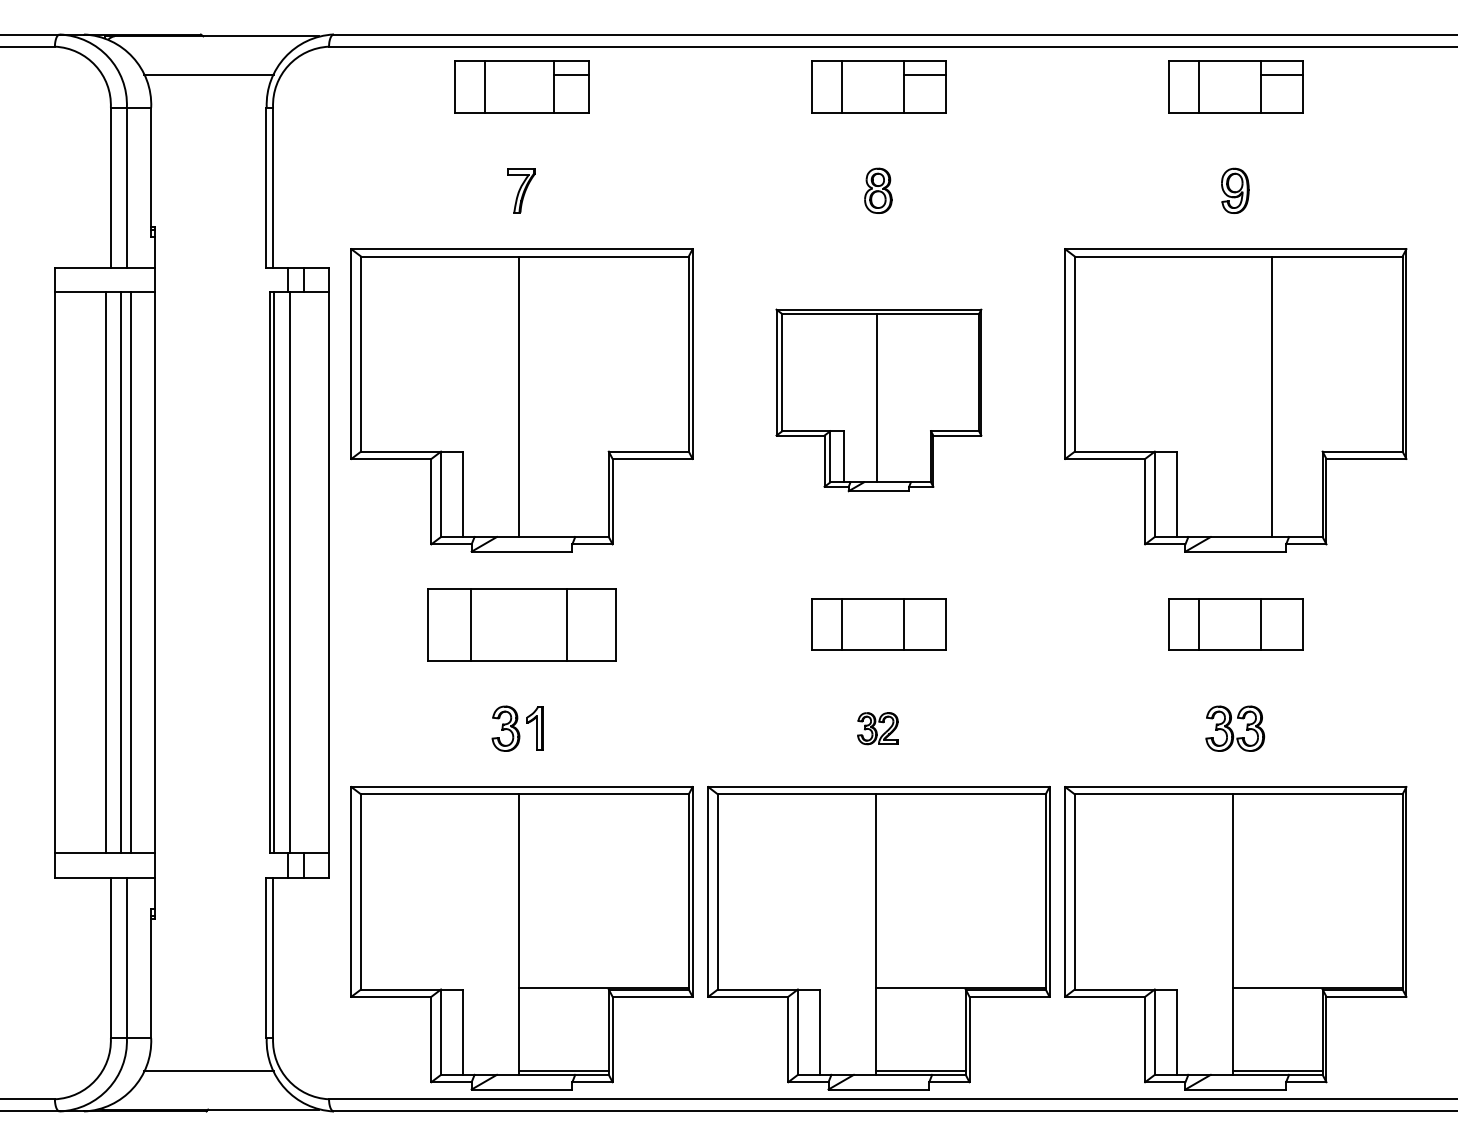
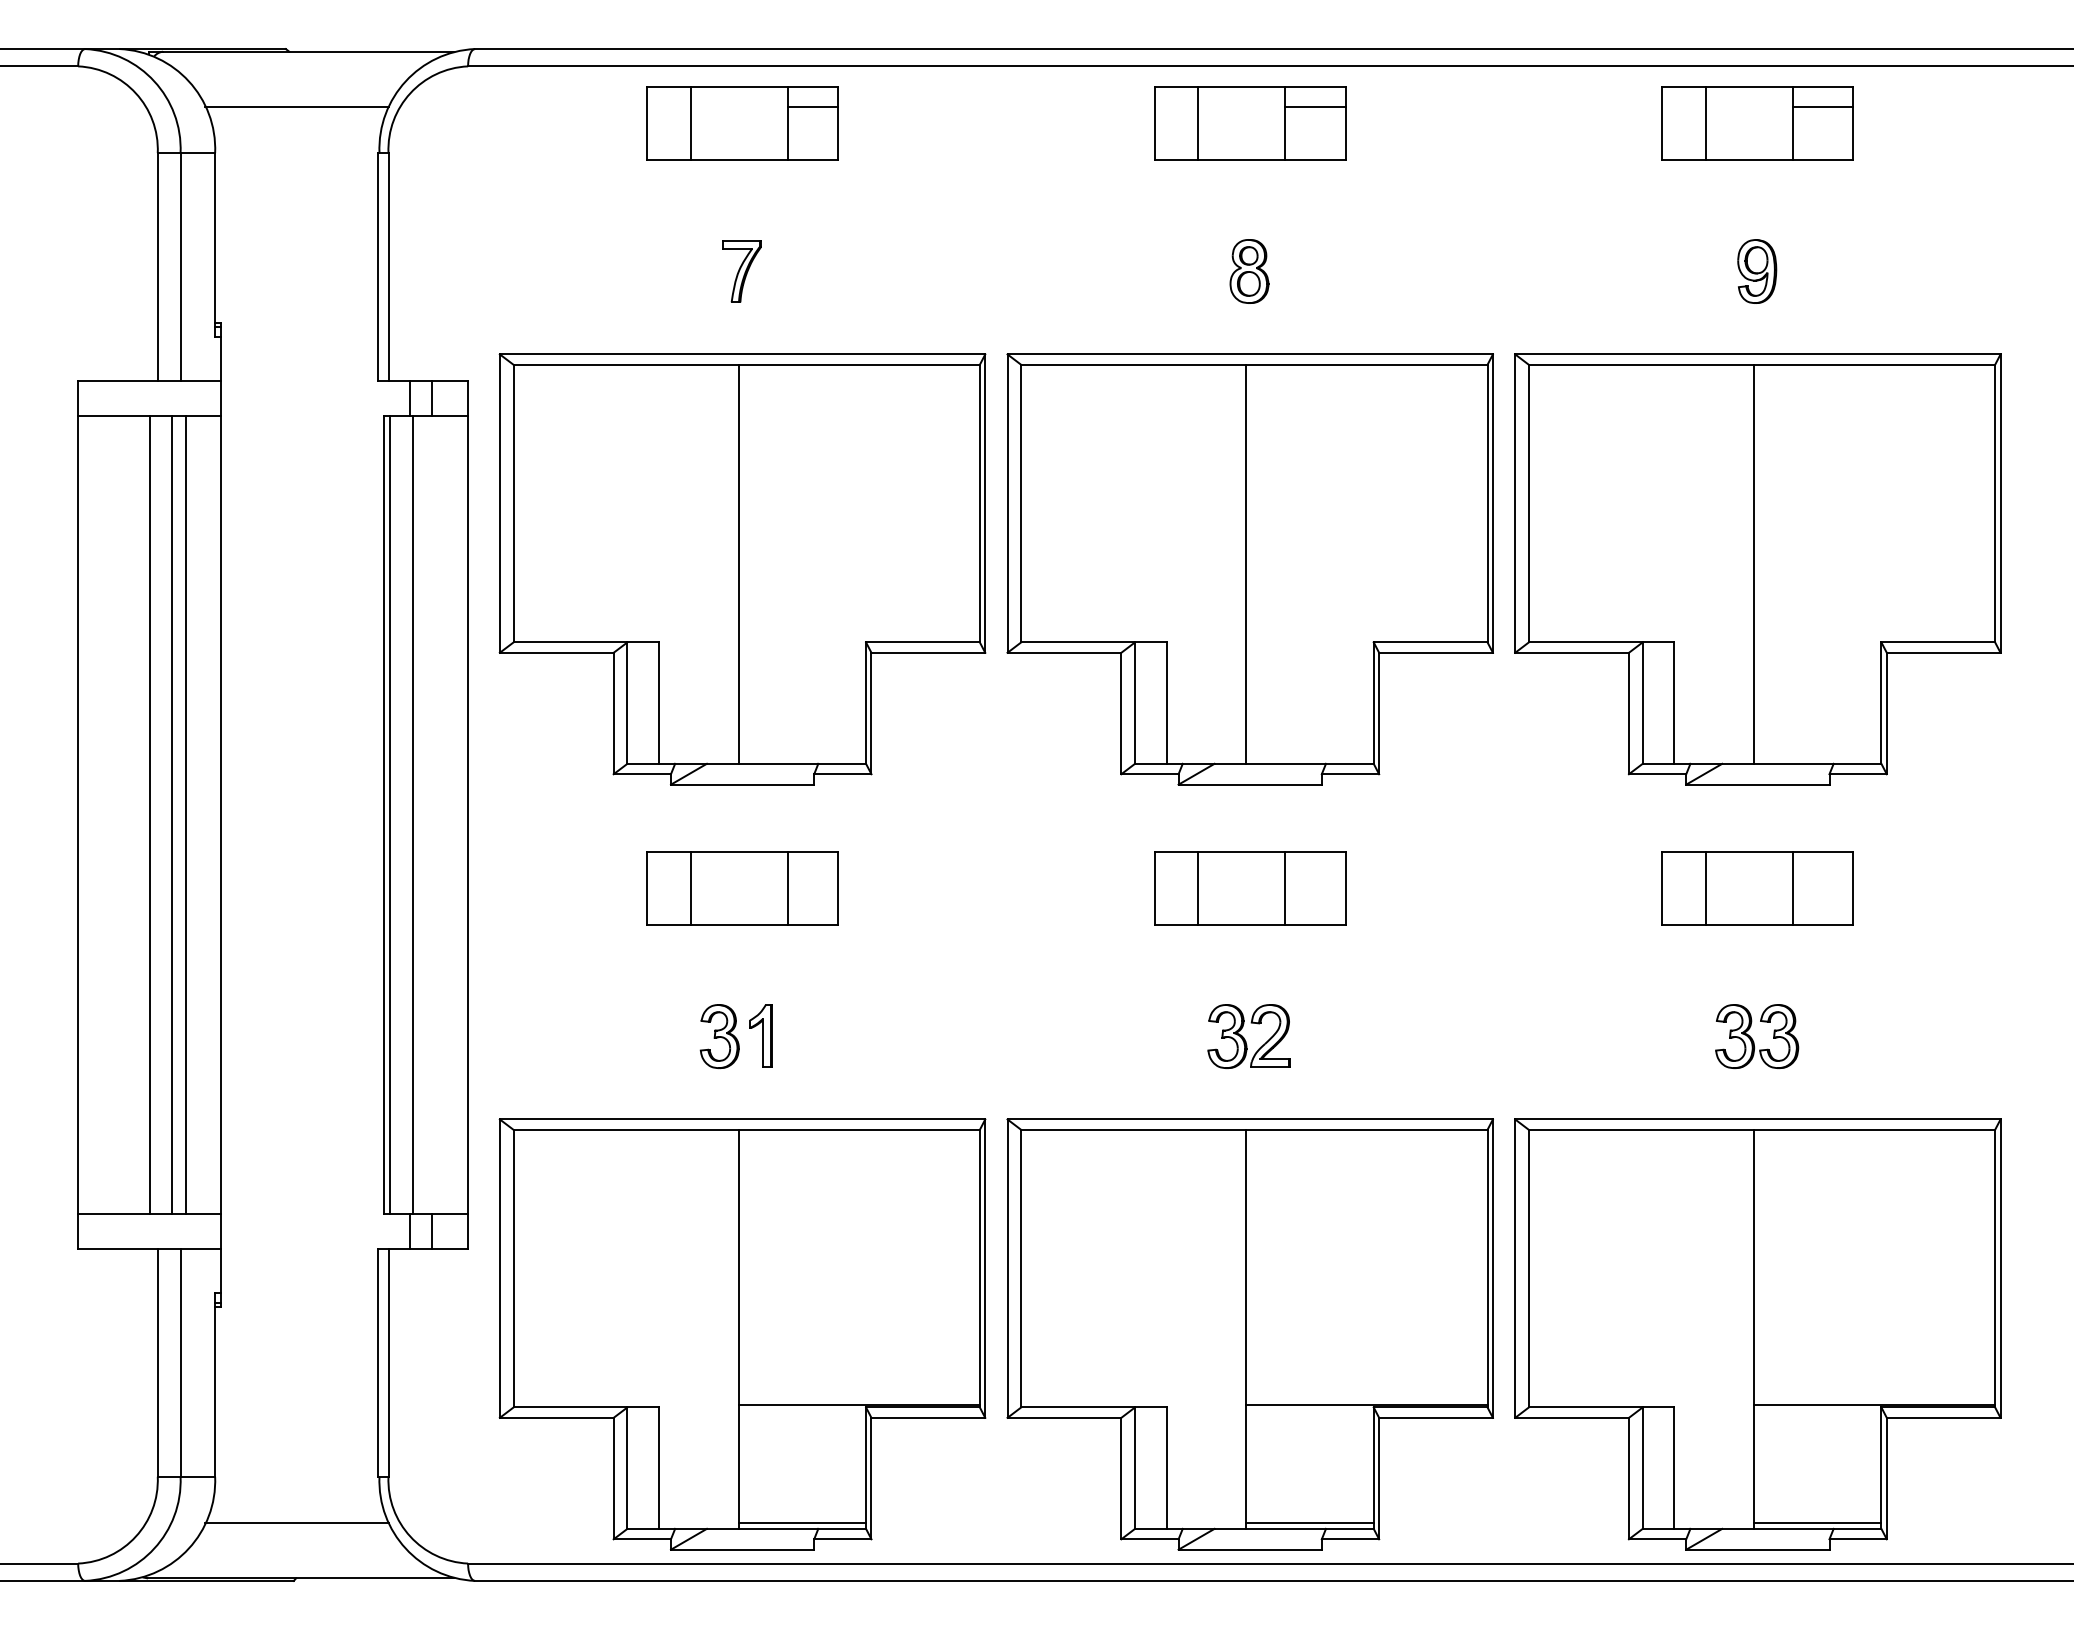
line: (1272, 396) -> (1754, 563), moved
part: (878, 400) -> (1249, 569), size x1.67
part: (521, 624) -> (741, 888), size x0.71
part: (877, 728) -> (1248, 1036), size x1.43

